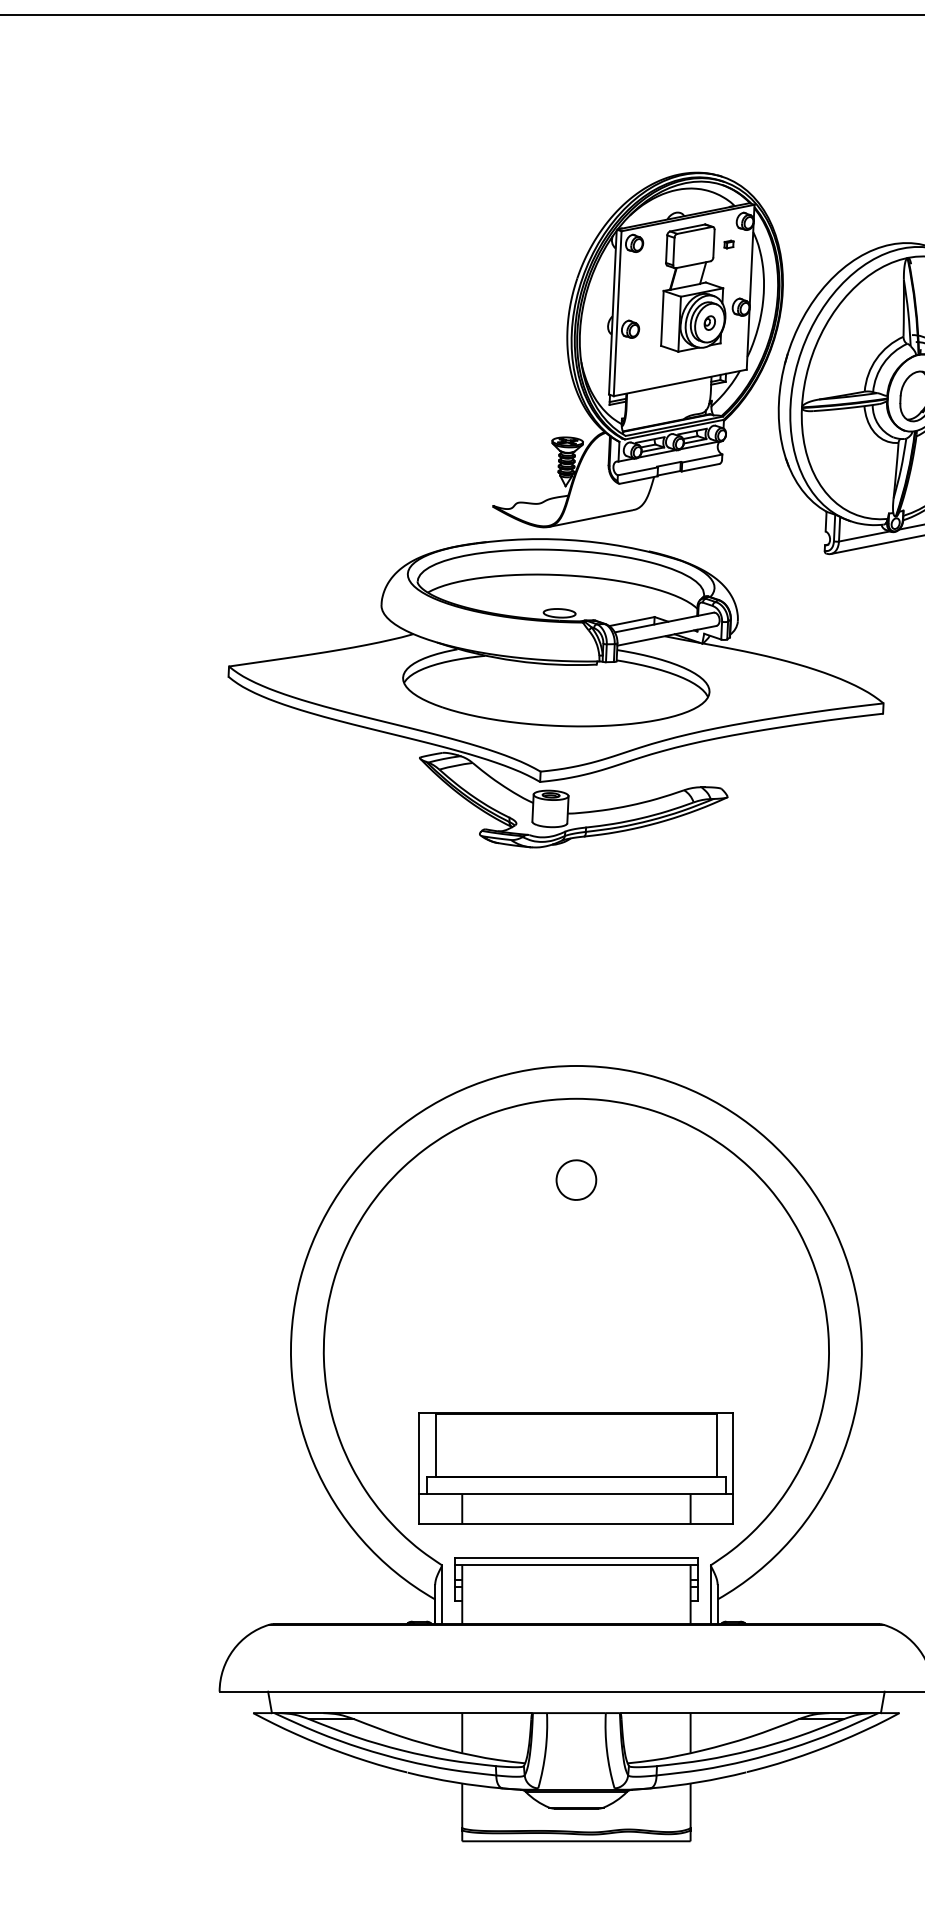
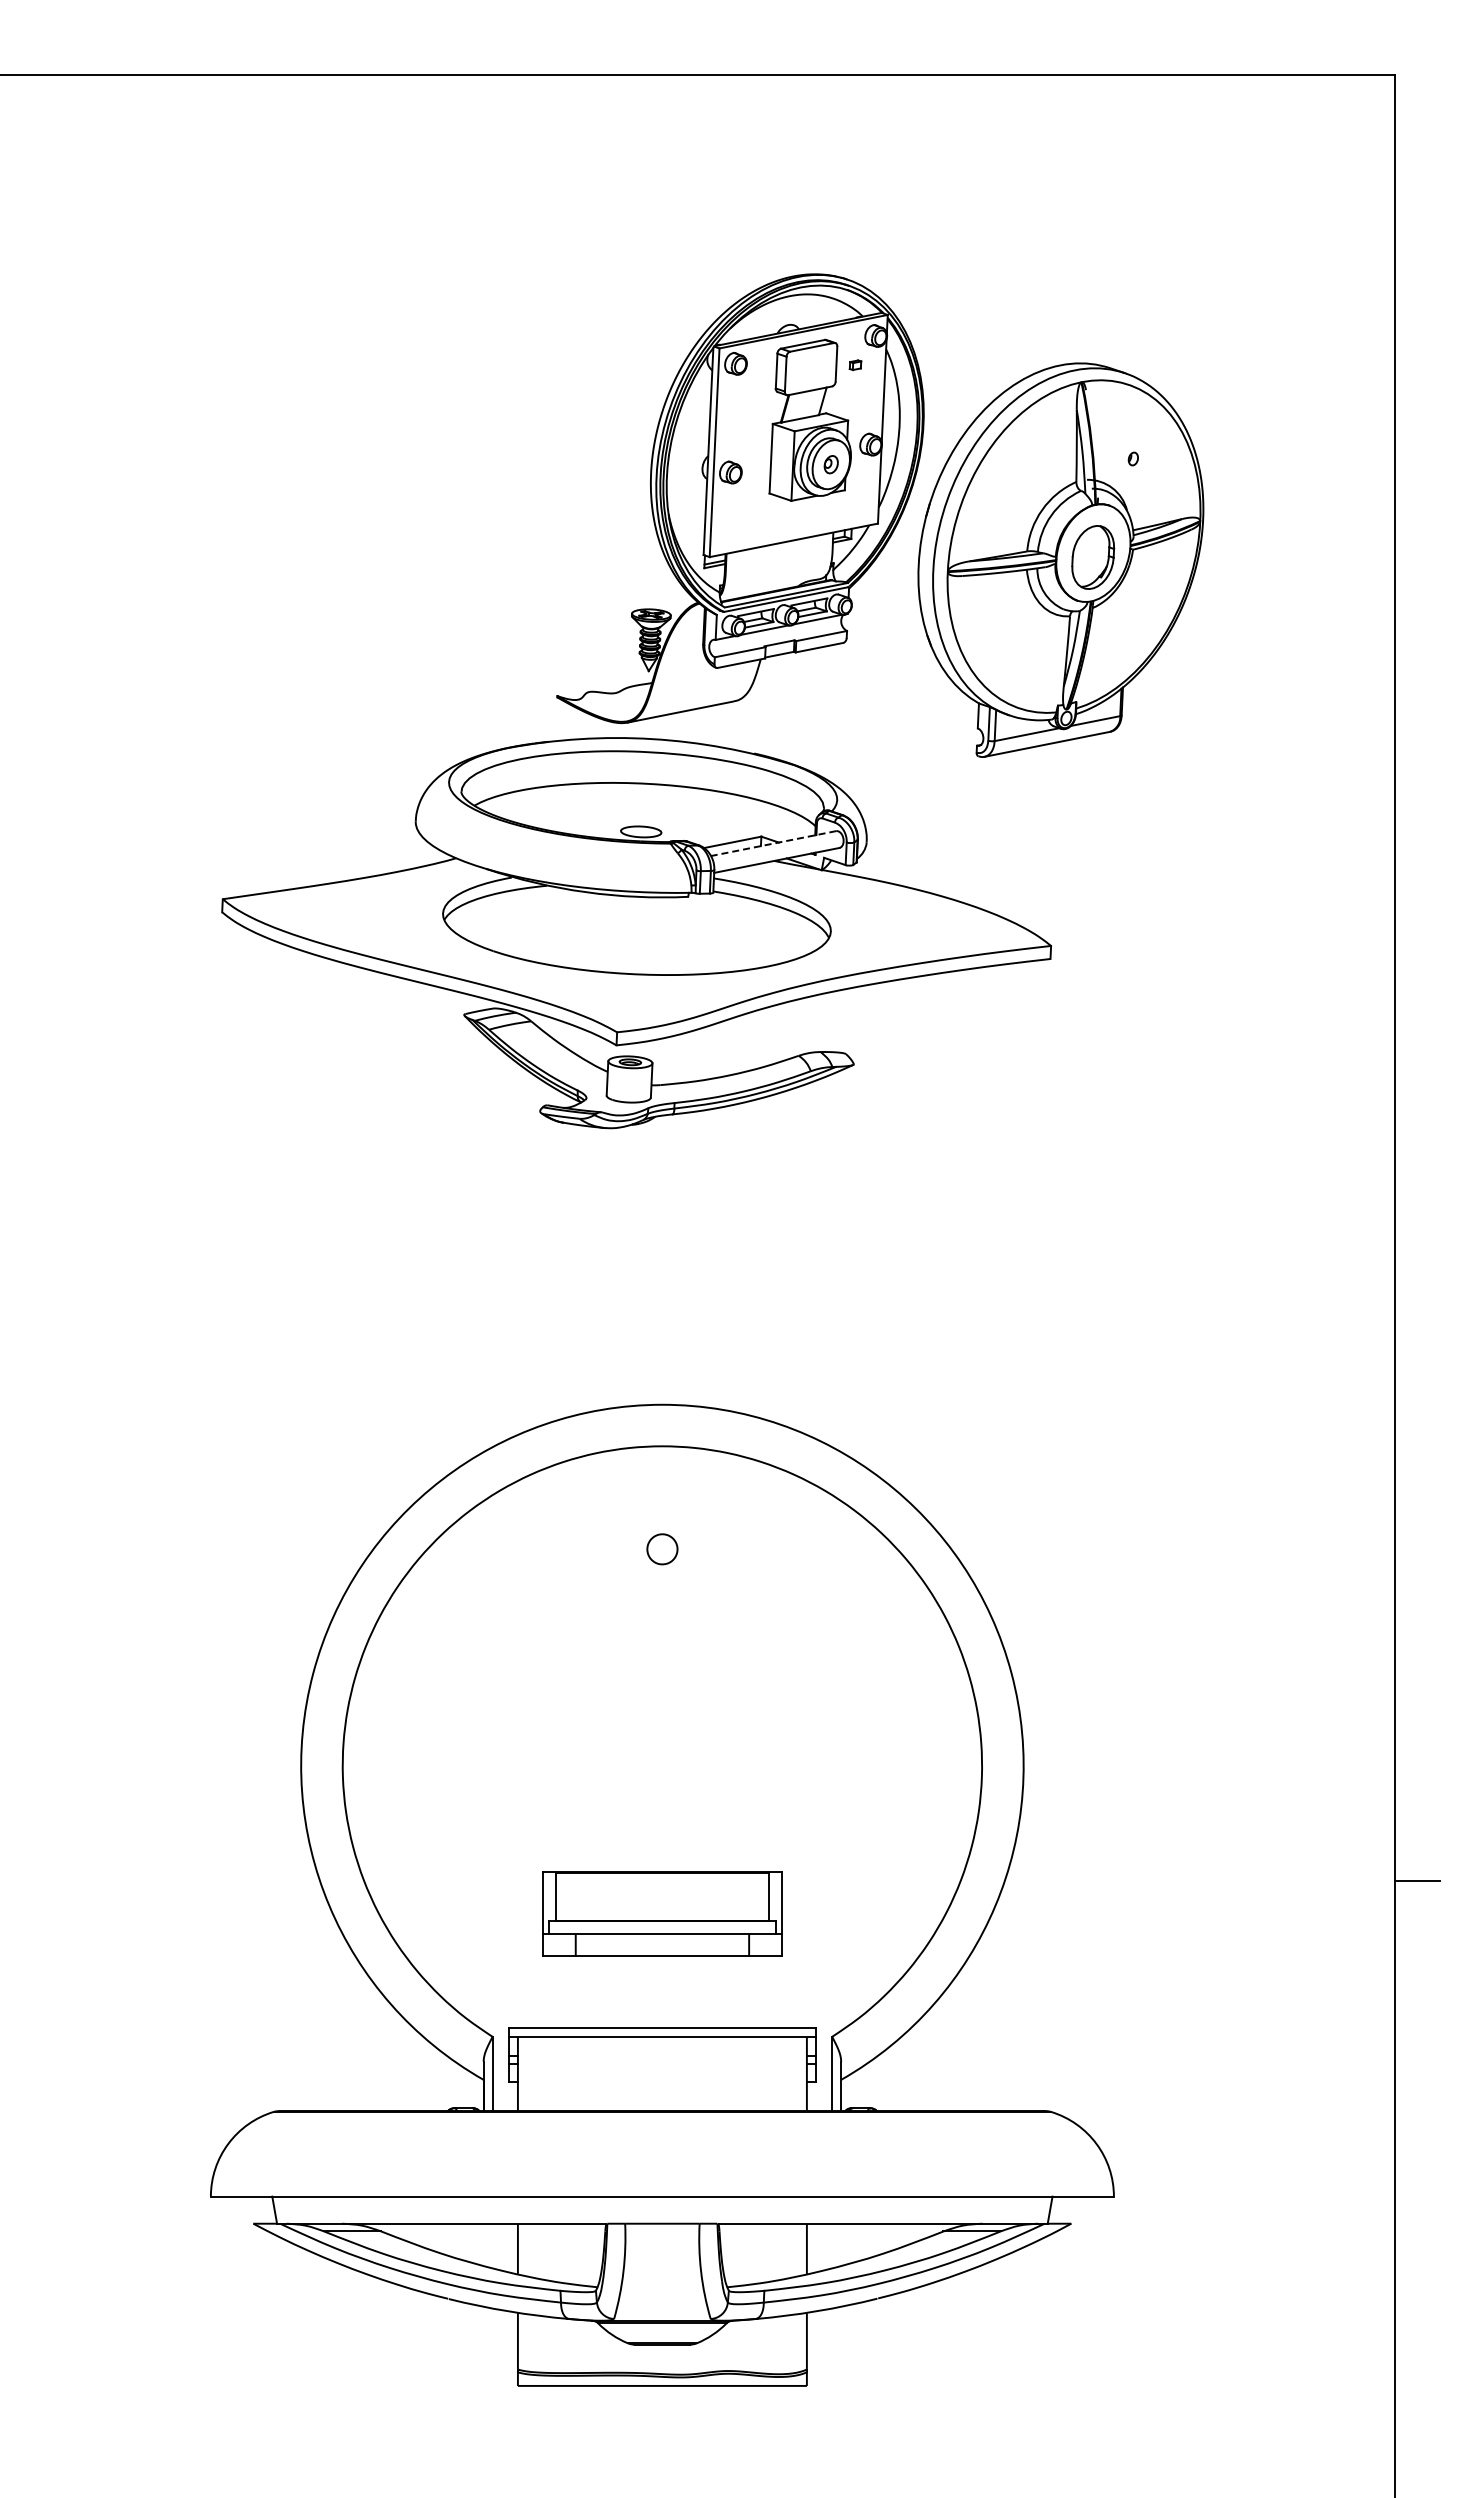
line: (664, 622) -> (773, 843), solid -> dashed
part: (576, 1180) -> (662, 1549), size x0.6
part: (576, 1467) -> (662, 1913), size x0.6

